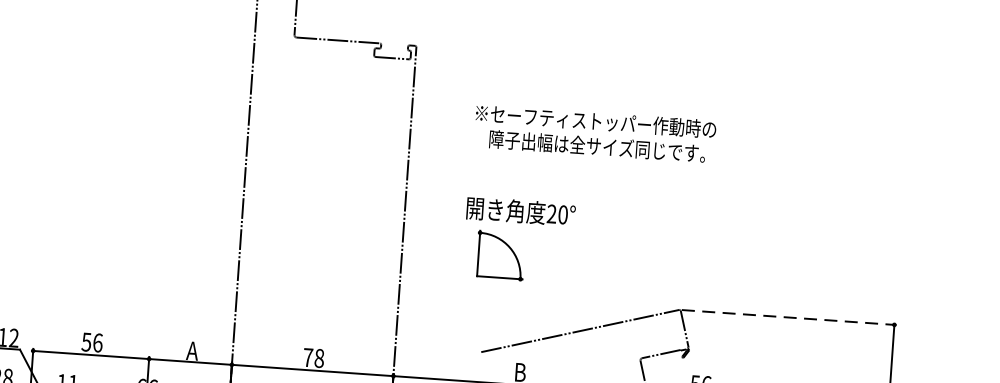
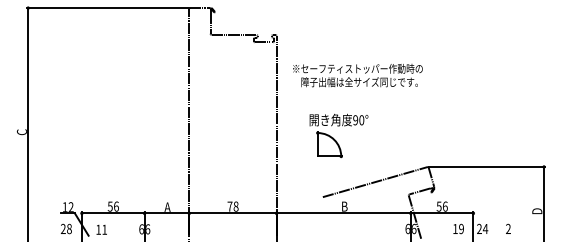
text: (594, 133) -> (357, 75), moved
text: (551, 214) -> (355, 120), 20° -> 90°
line: (789, 316) -> (487, 166), dashed -> solid

